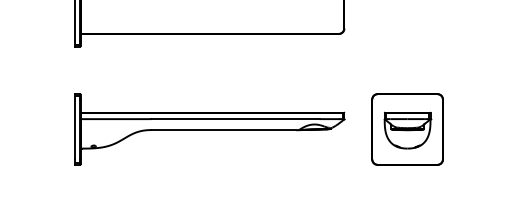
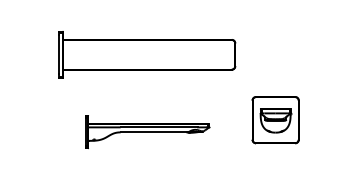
part: (210, 128) -> (147, 131), size x0.7
part: (407, 130) -> (275, 120), moved

